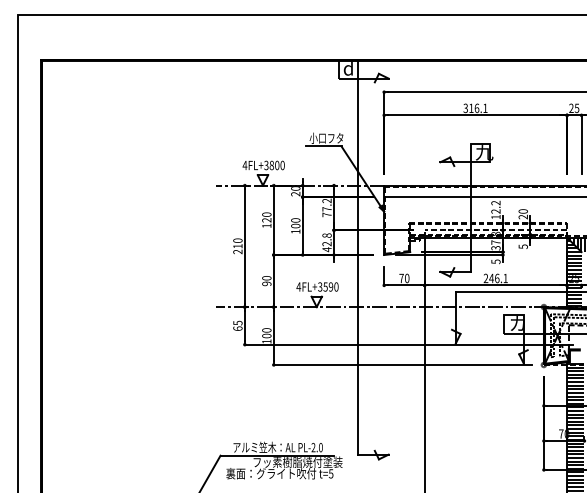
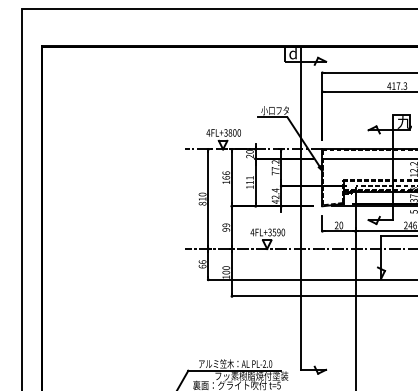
text: (475, 108) -> (397, 86), 316.1 -> 417.3
text: (266, 217) -> (226, 175), 120 -> 166
text: (295, 223) -> (249, 180), 100 -> 111
text: (326, 235) -> (275, 190), 42.8 -> 42.4
text: (237, 251) -> (202, 203), 210 -> 810
text: (266, 278) -> (226, 225), 90 -> 99
text: (401, 278) -> (336, 225), 70 -> 20
text: (237, 322) -> (202, 261), 65 -> 66

